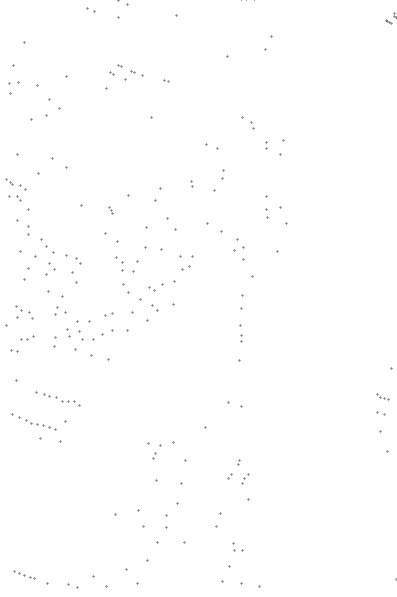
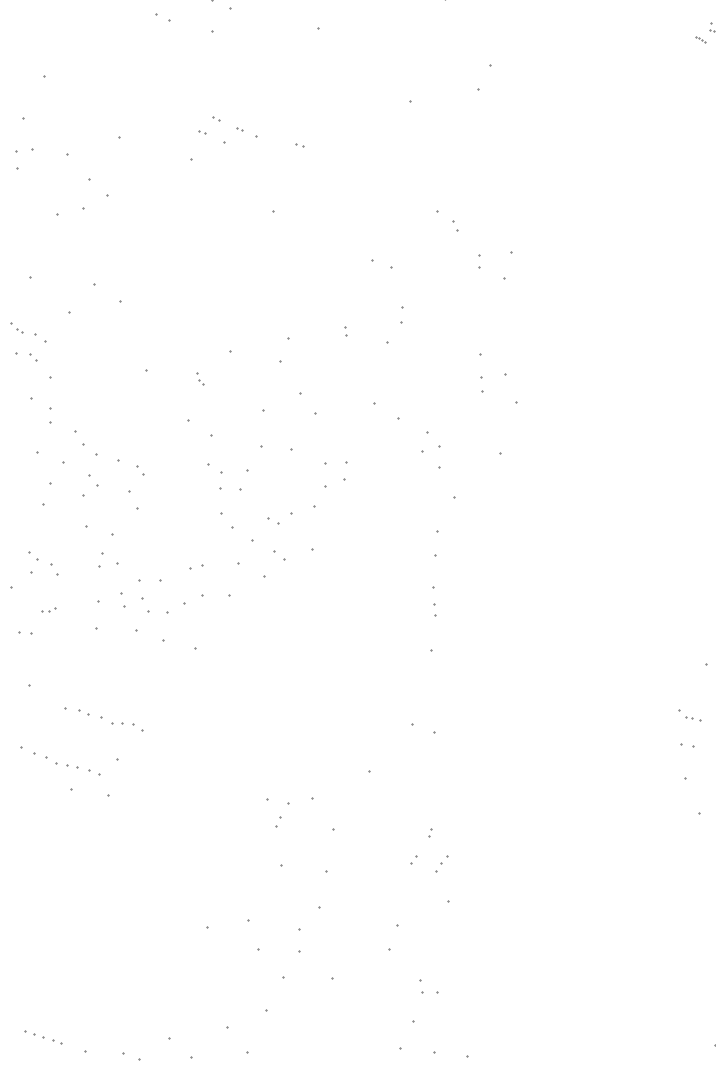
part: (185, 267) -> (334, 482), size x1.6
part: (27, 337) -> (49, 608), size x0.6
part: (54, 341) -> (98, 616), size x1.6

